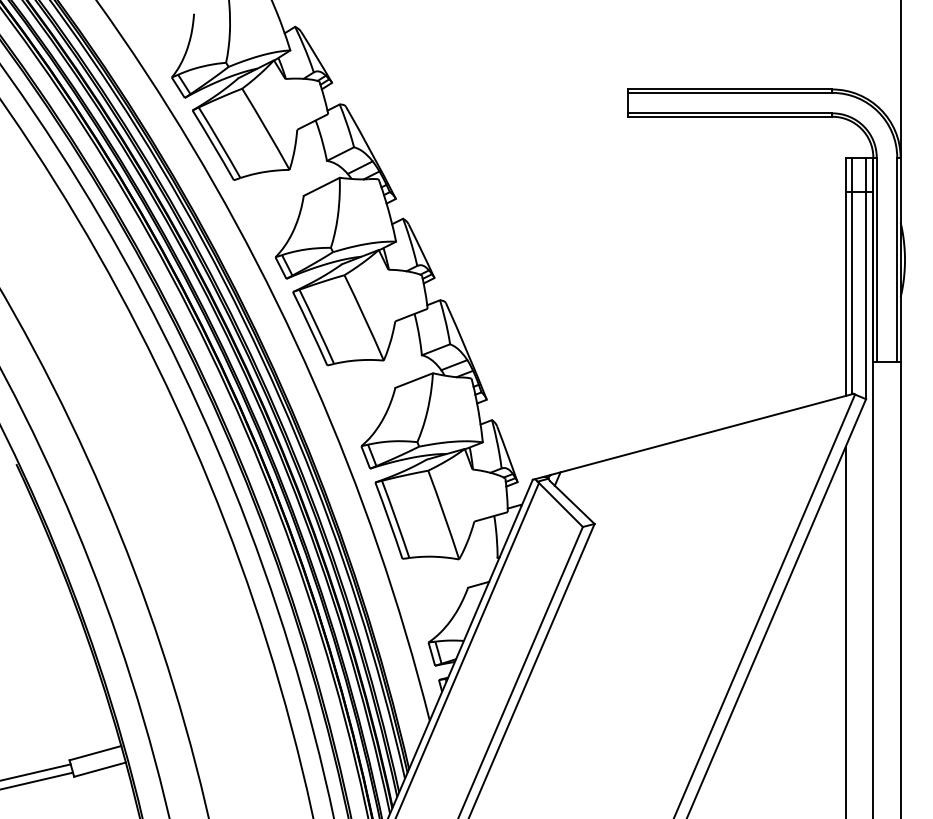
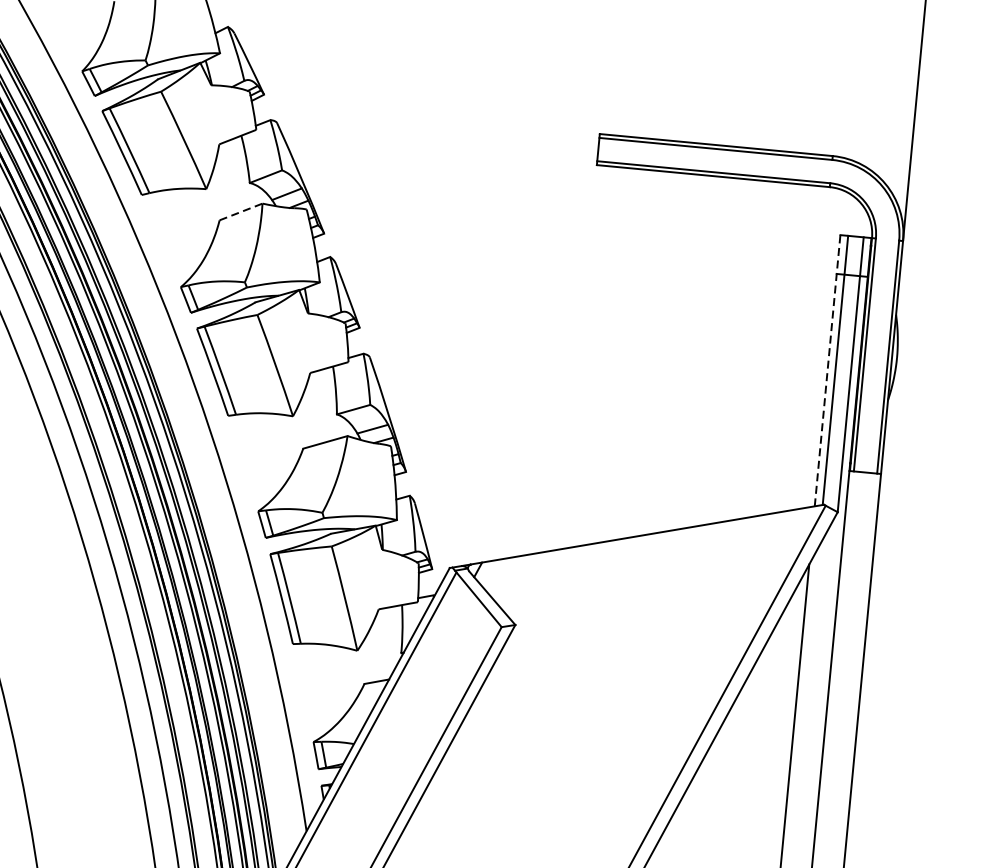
line: (322, 186) -> (241, 211), solid -> dashed
line: (845, 276) -> (827, 370), solid -> dashed

